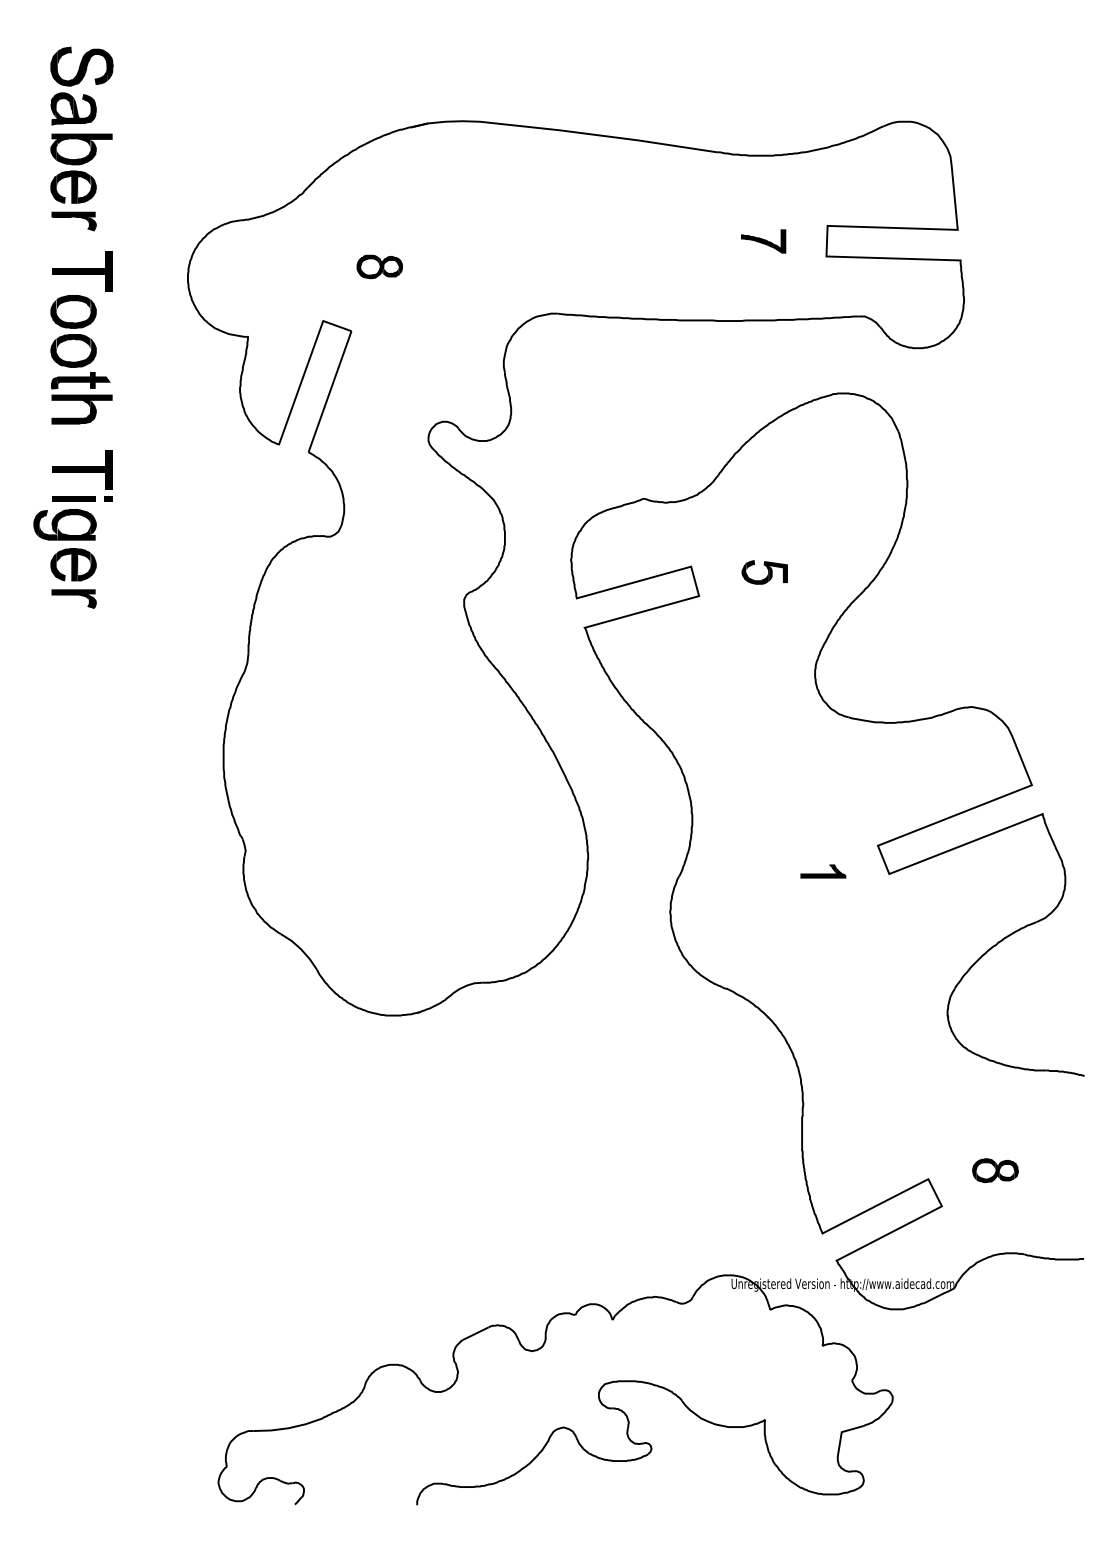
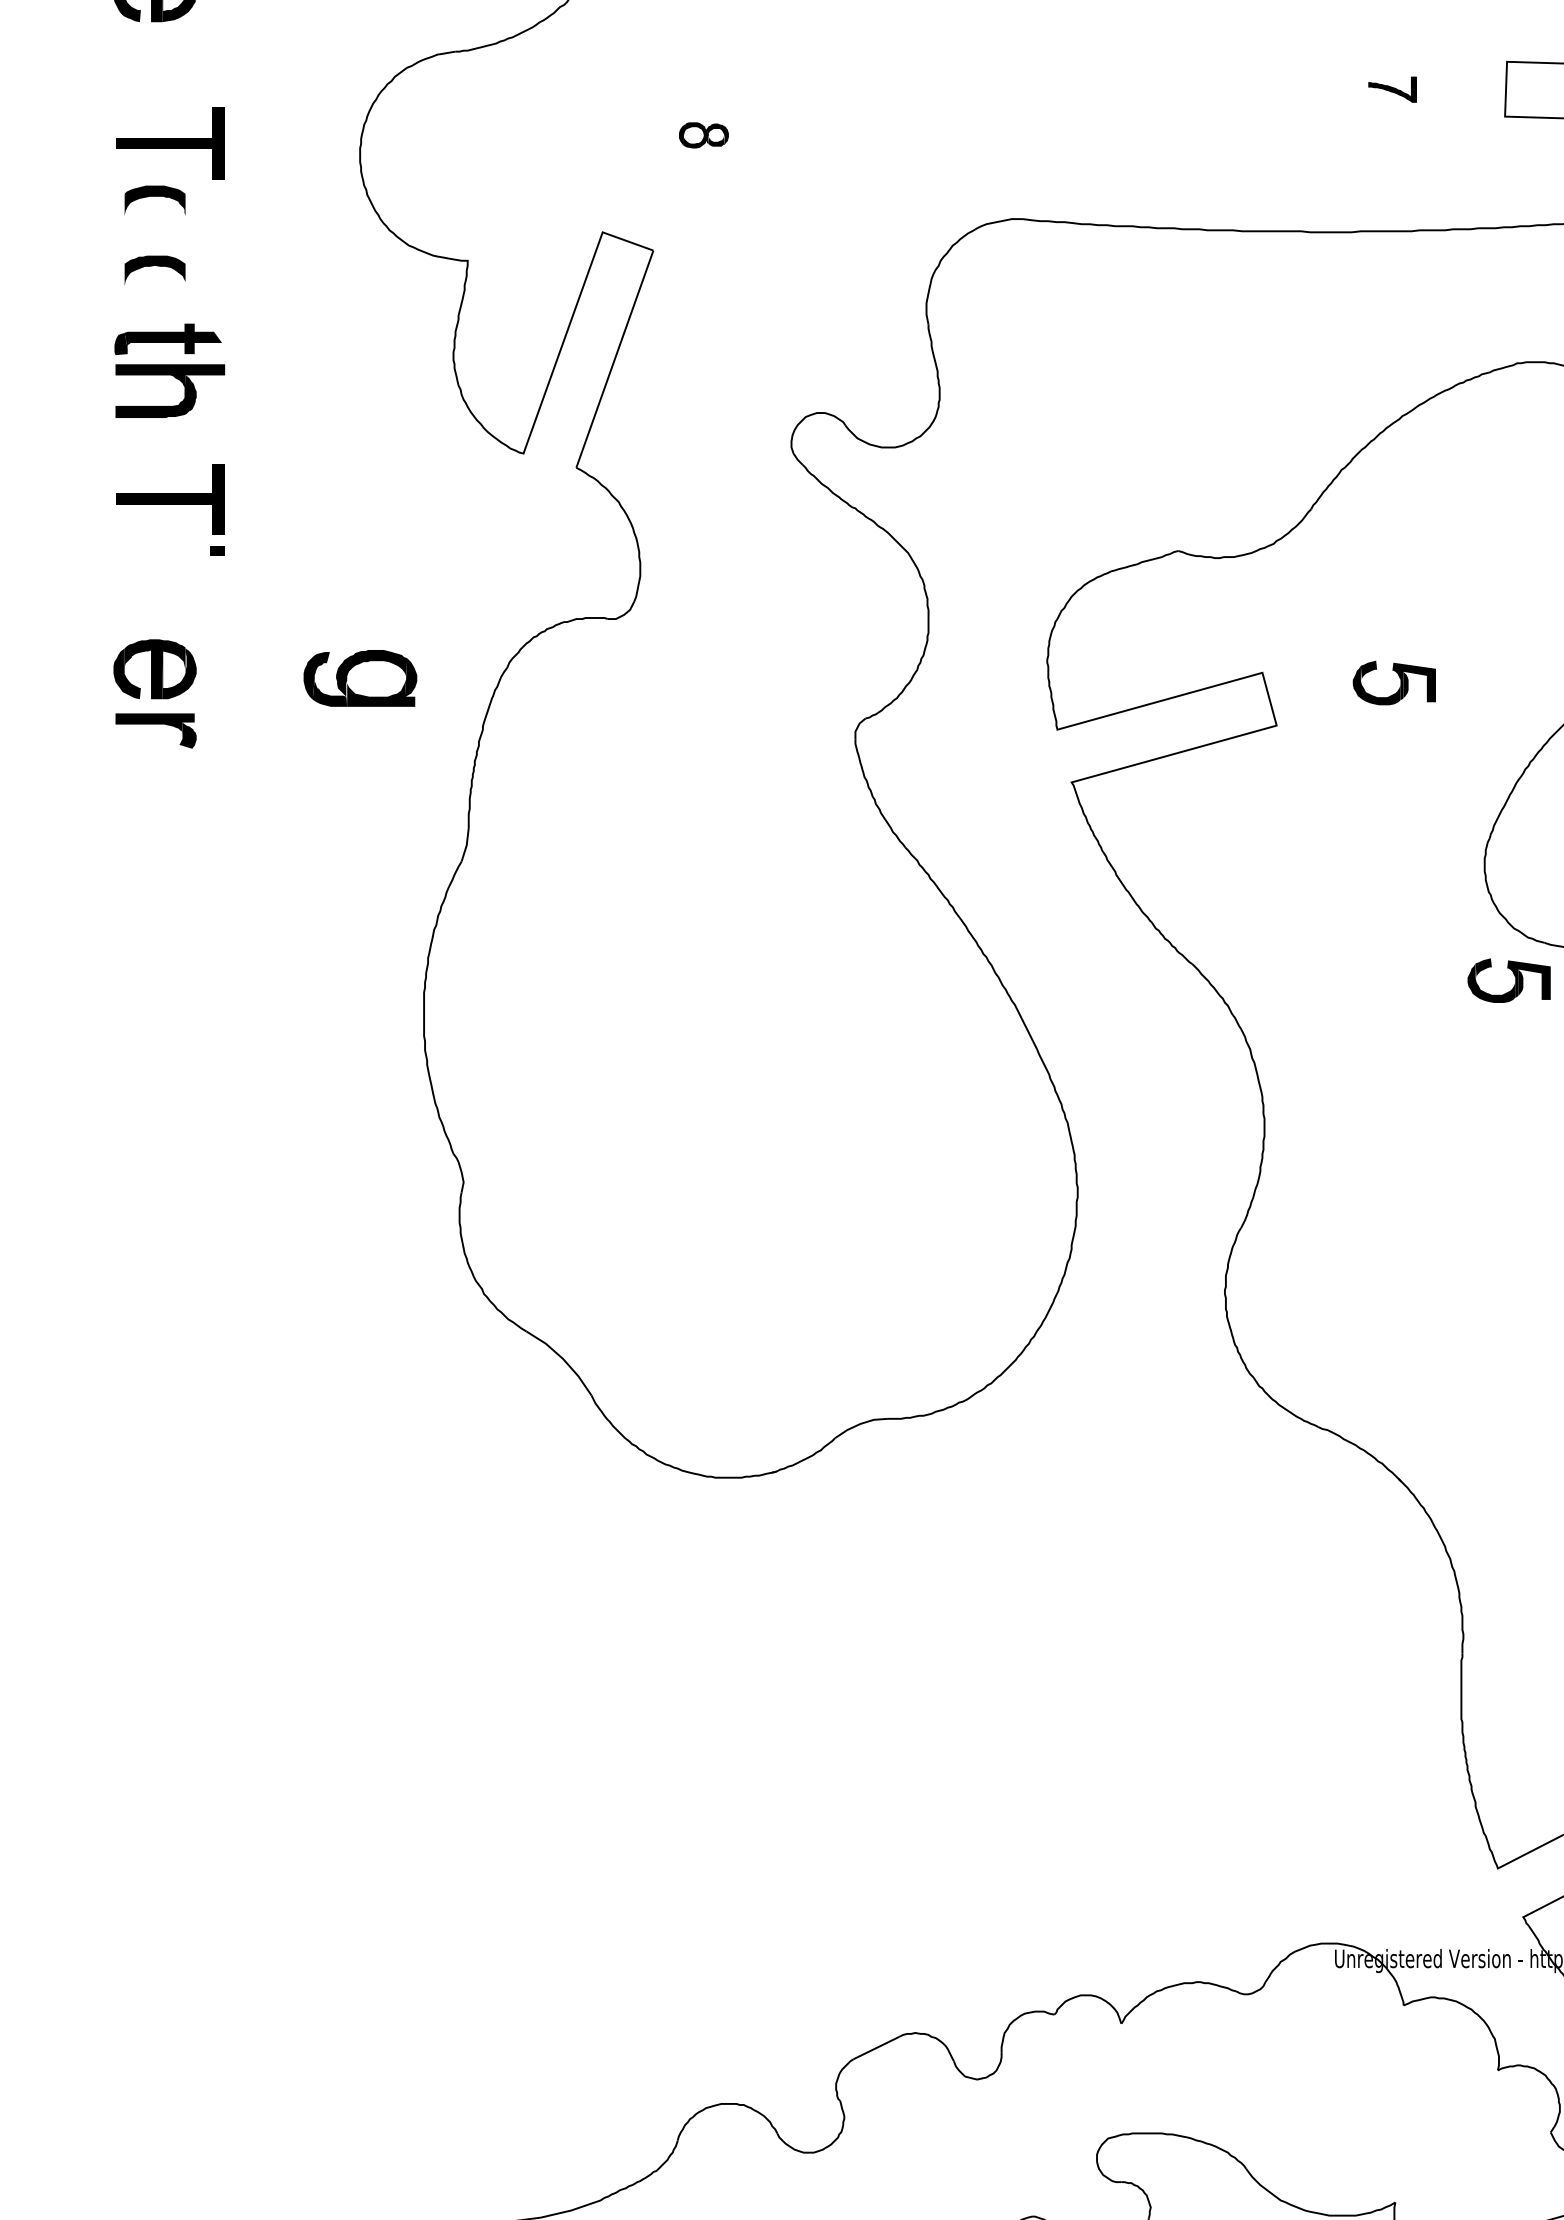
part: (73, 221) -> (154, 53), removed
part: (763, 241) -> (1392, 89), size x0.6
part: (379, 266) -> (703, 134), size x0.6
fill: (73, 313) -> (154, 218), removed
fill: (73, 352) -> (154, 288), removed
fill: (73, 498) -> (154, 550), removed
part: (64, 524) -> (359, 677), moved
part: (828, 738) -> (1508, 980), added
part: (823, 871) -> (1499, 1219), removed

